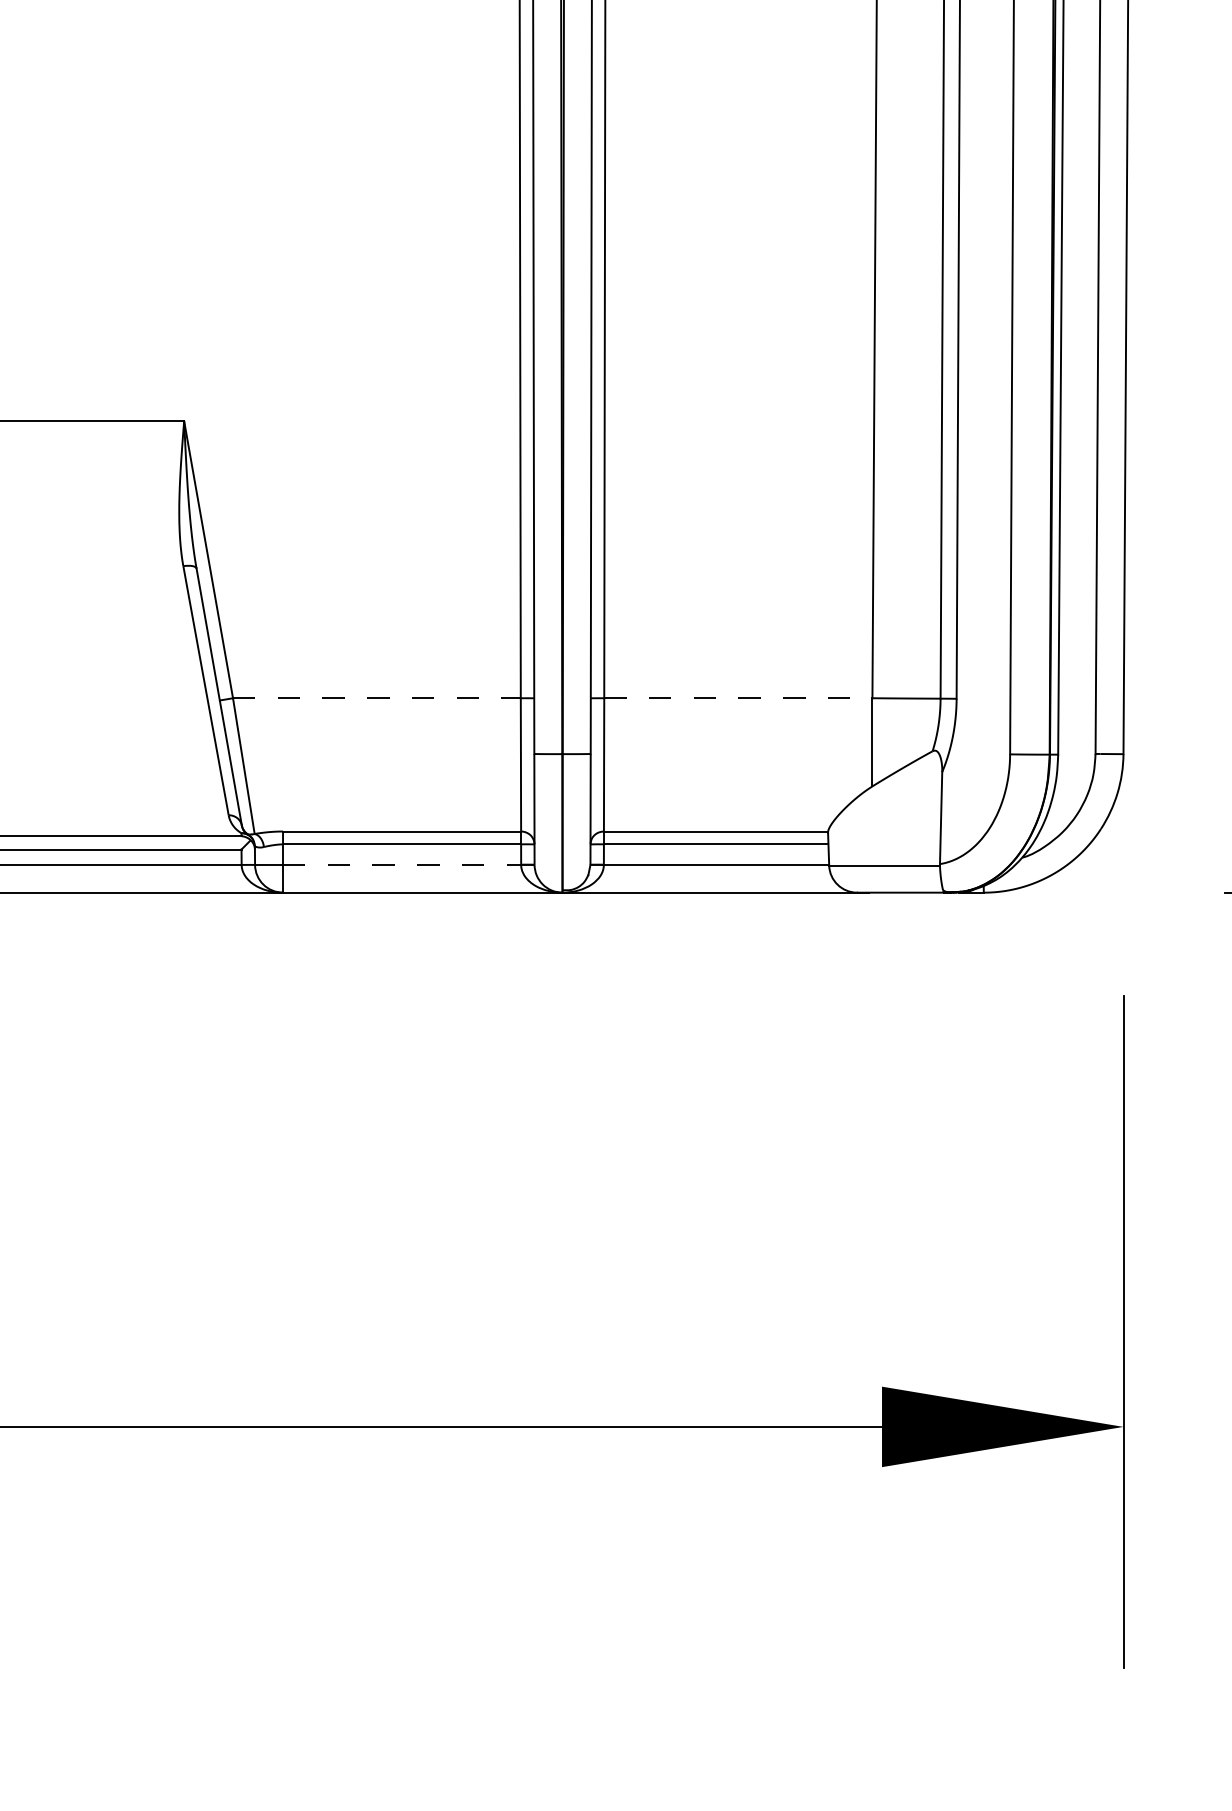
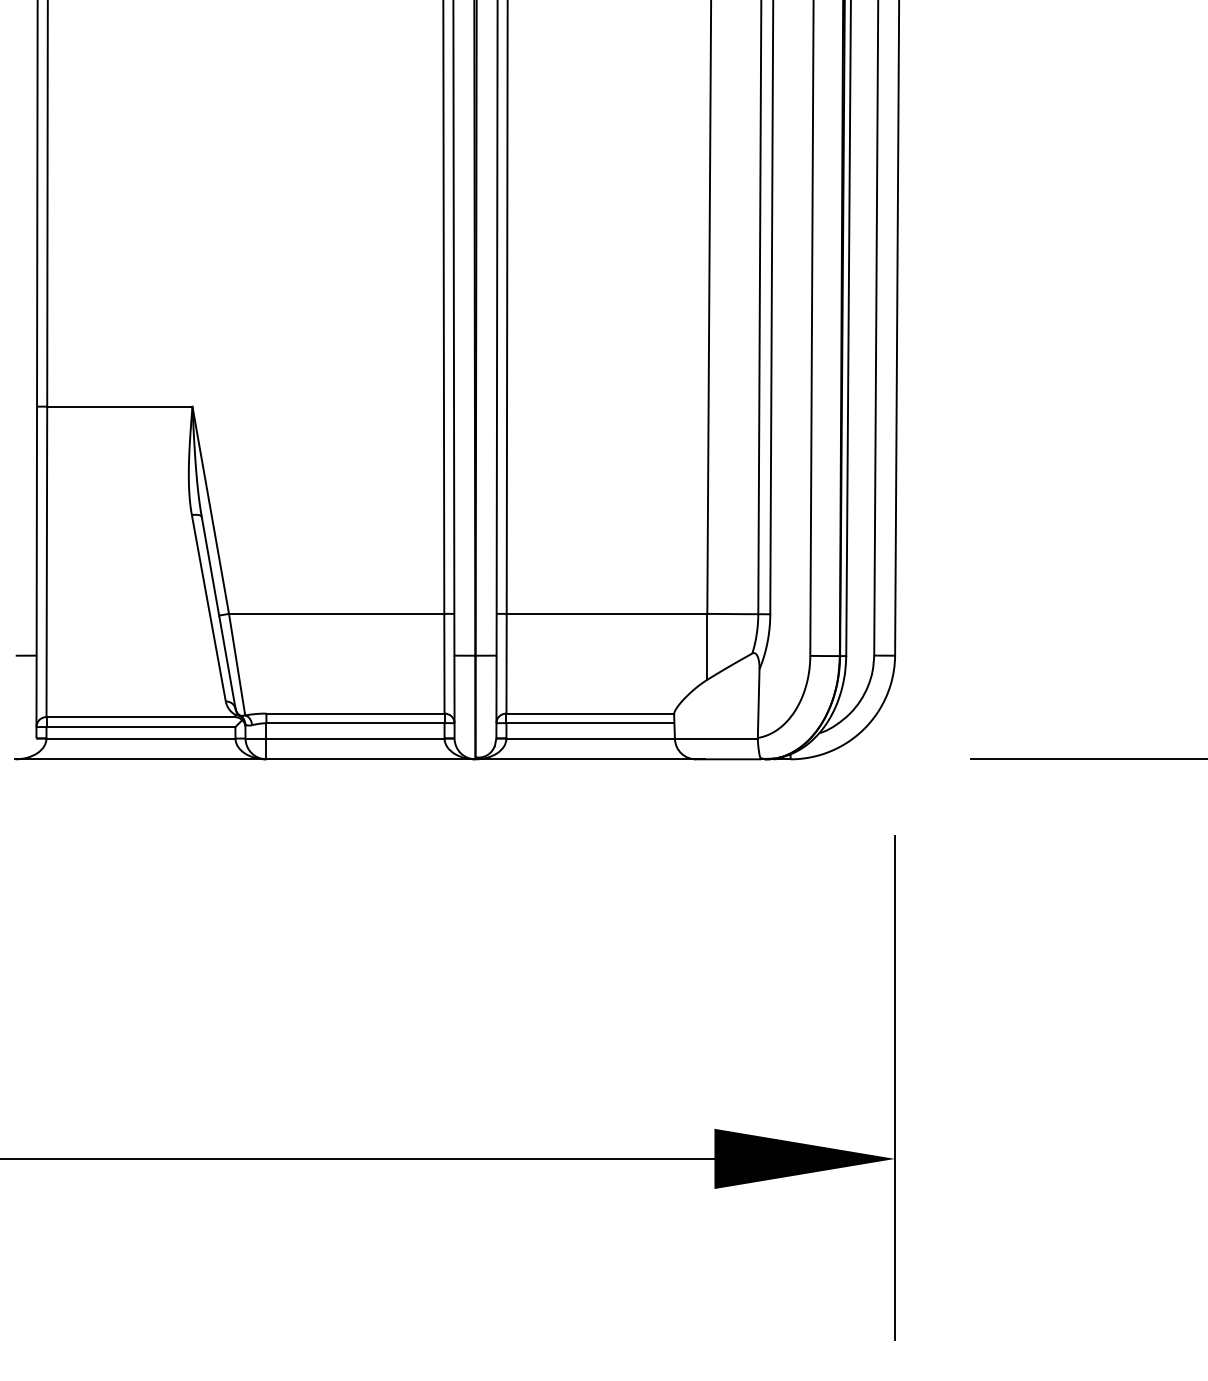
line: (376, 697) -> (336, 613), dashed -> solid
line: (738, 697) -> (607, 613), dashed -> solid
line: (402, 864) -> (355, 738), dashed -> solid

